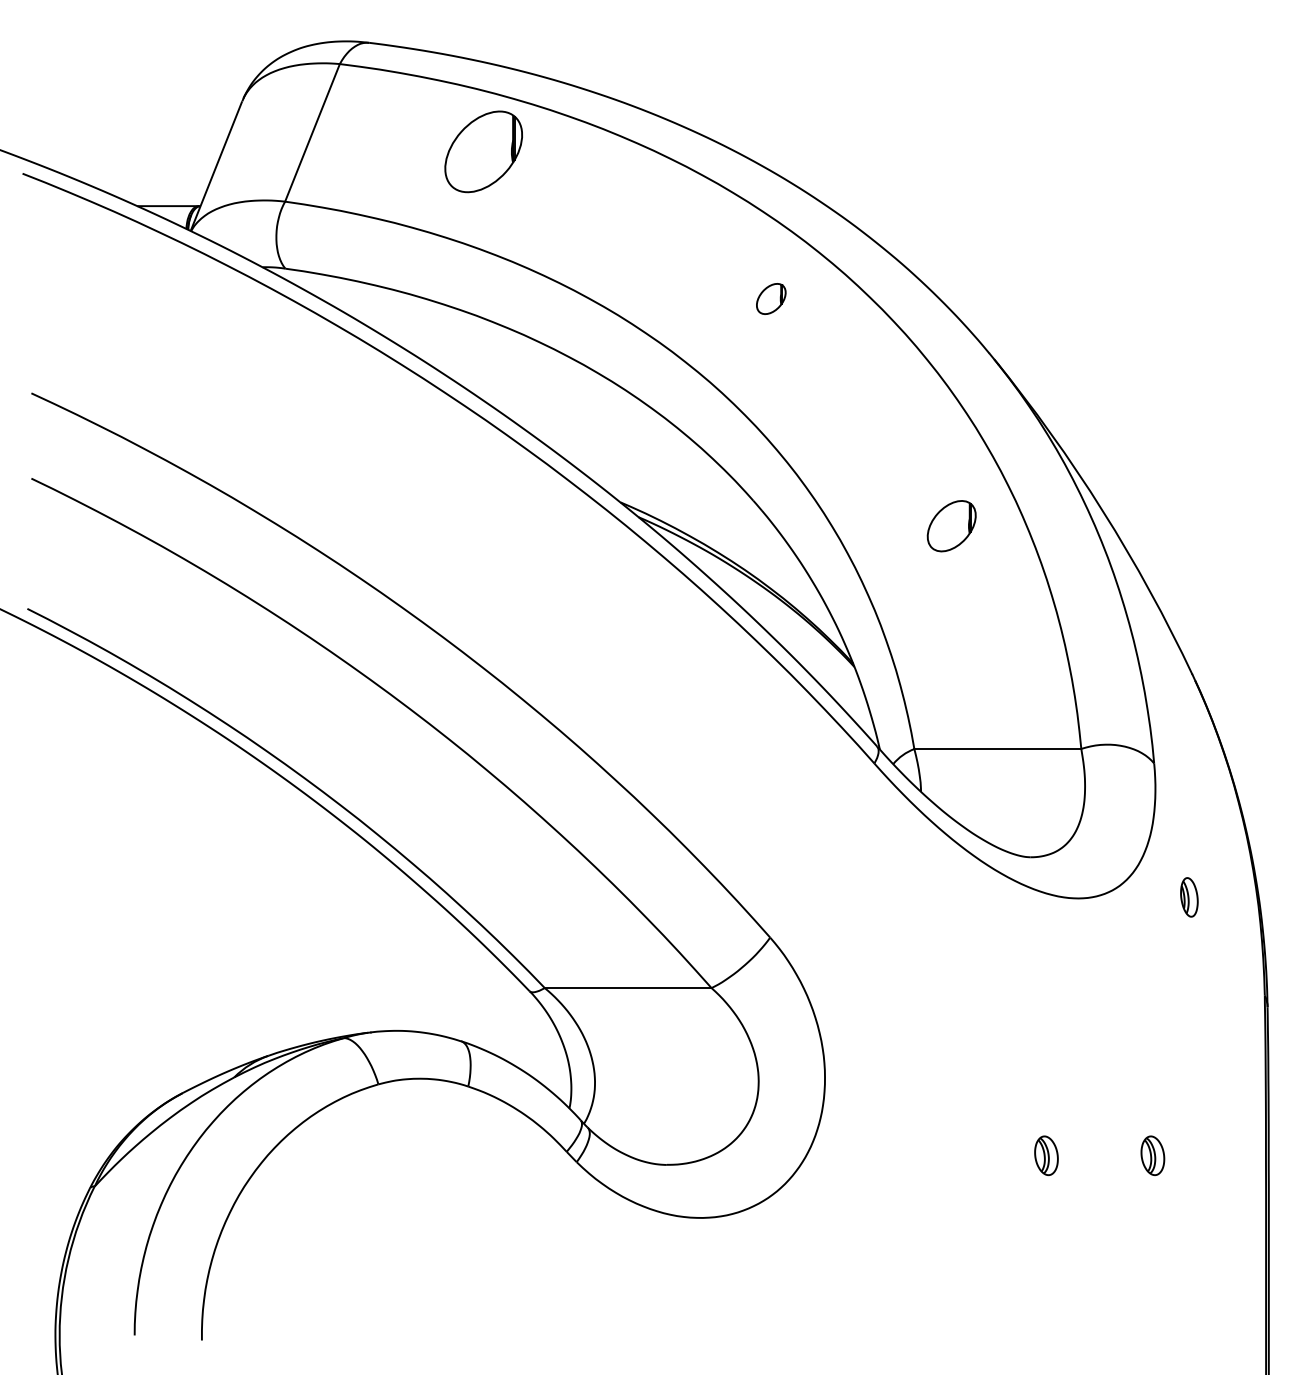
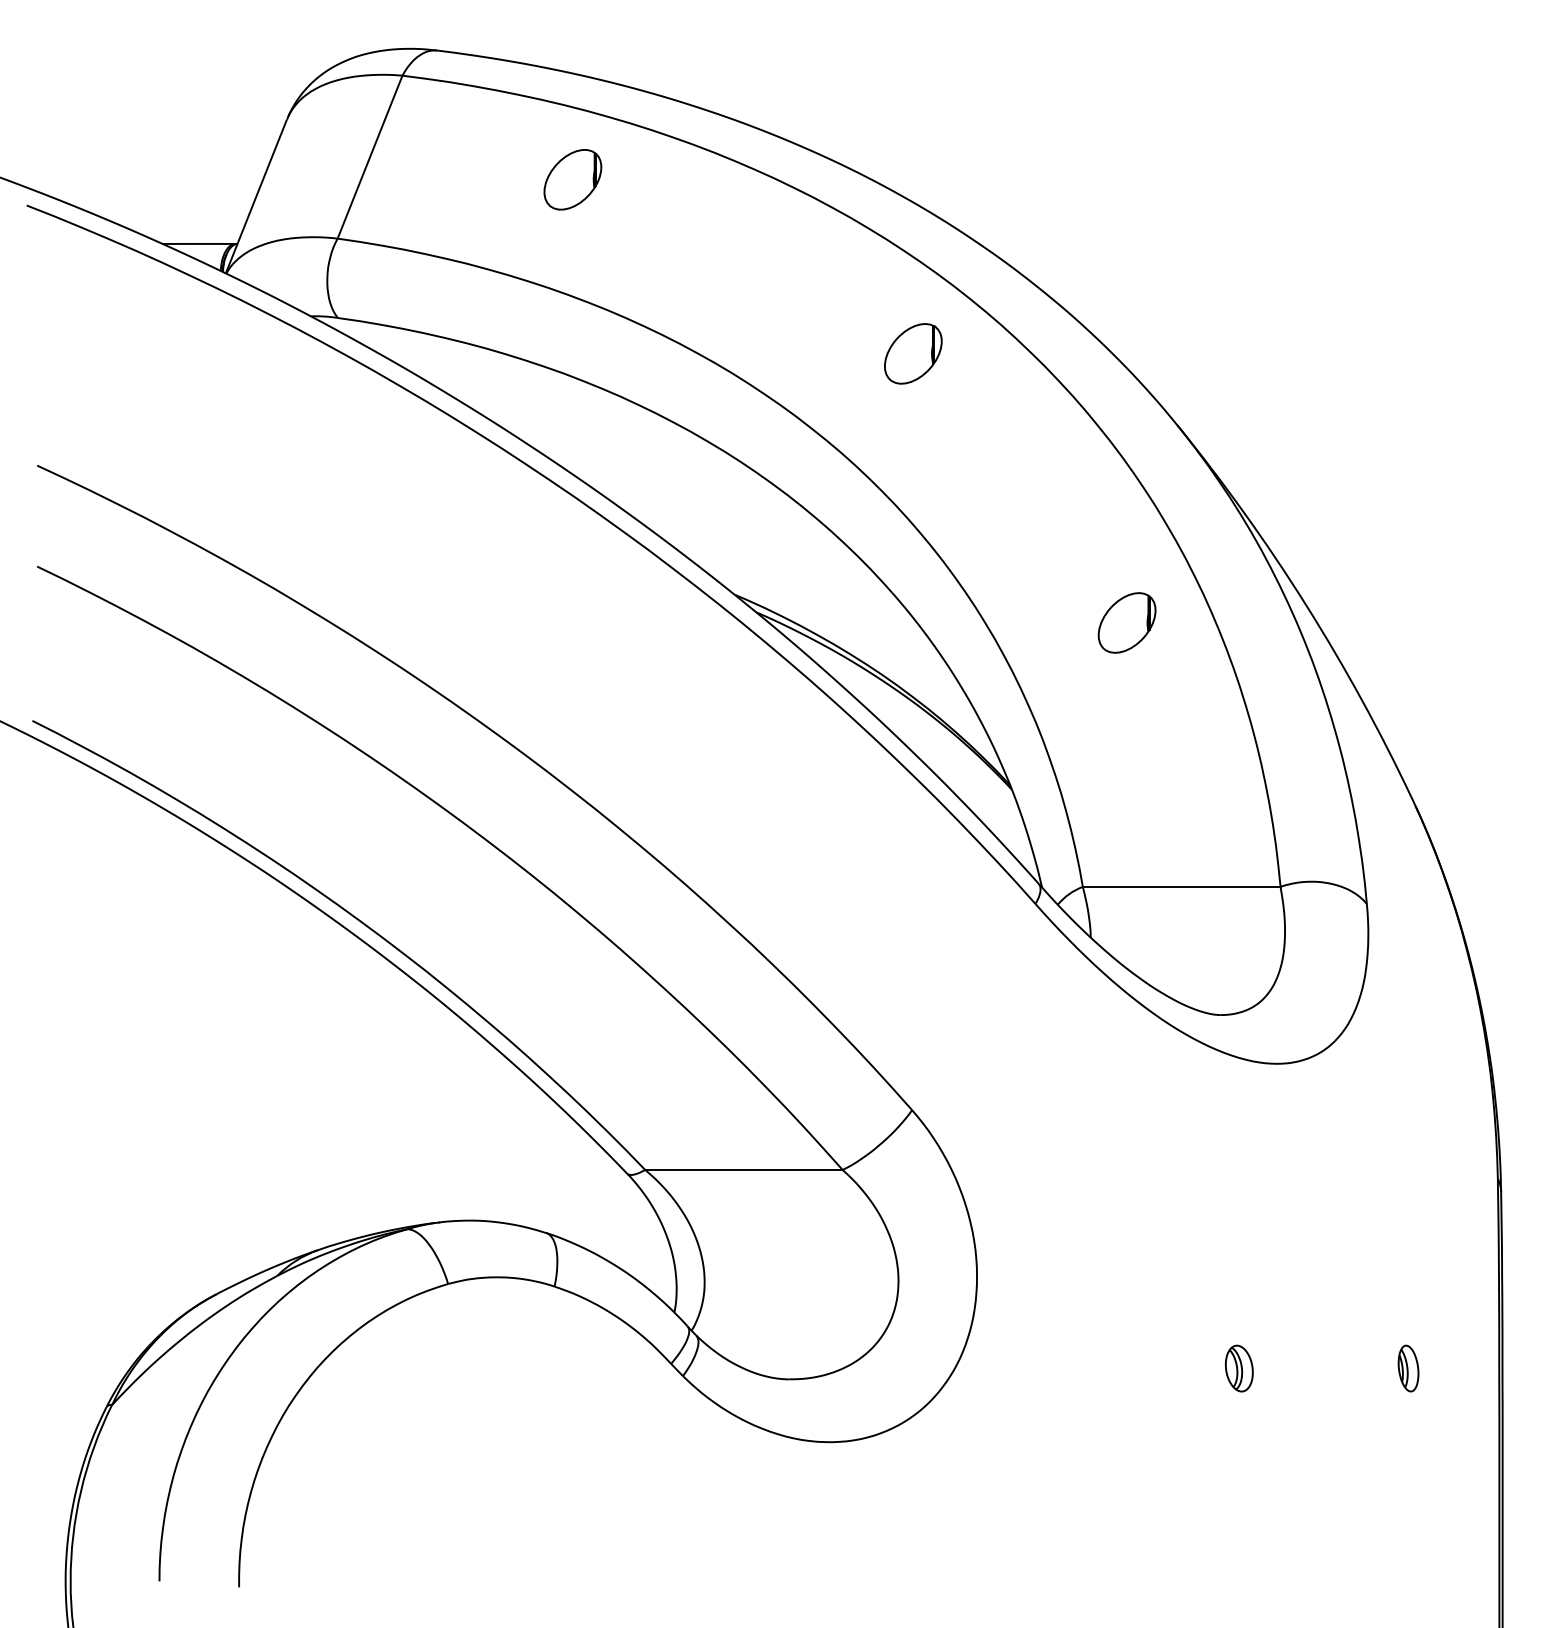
part: (483, 151) -> (572, 179), size x0.62
part: (771, 298) -> (913, 353), size x1.67
part: (1189, 897) -> (1408, 1368), moved
part: (1153, 1155) -> (1365, 1368), removed

